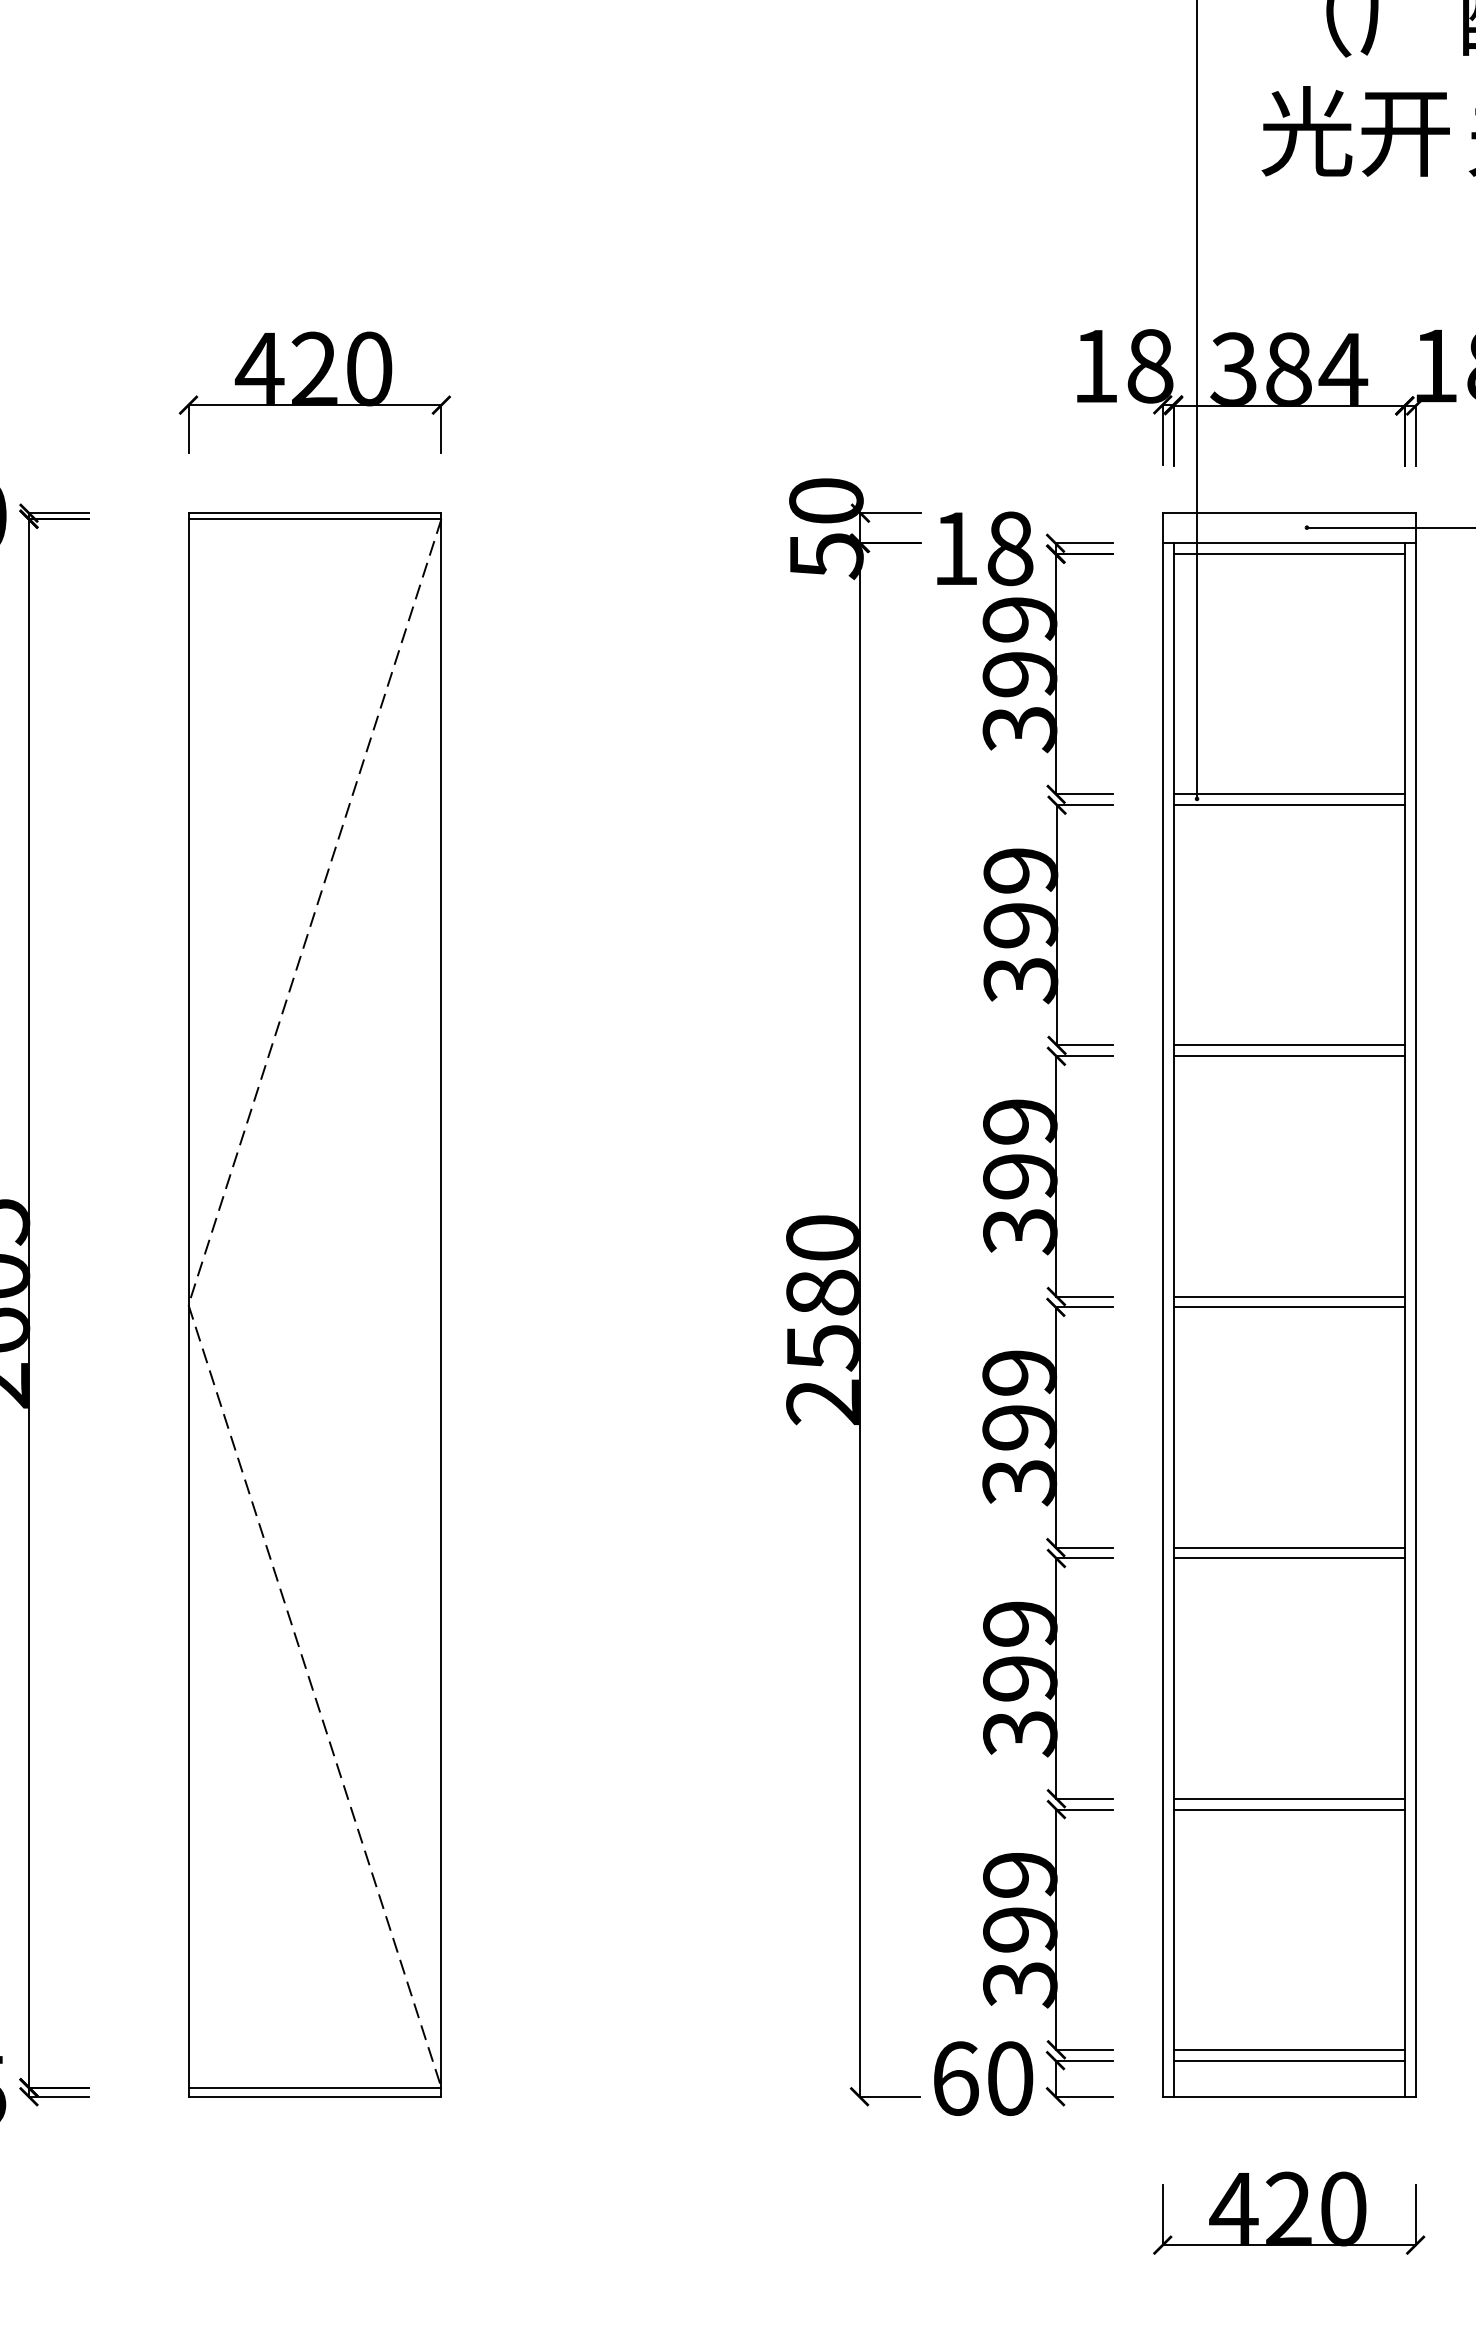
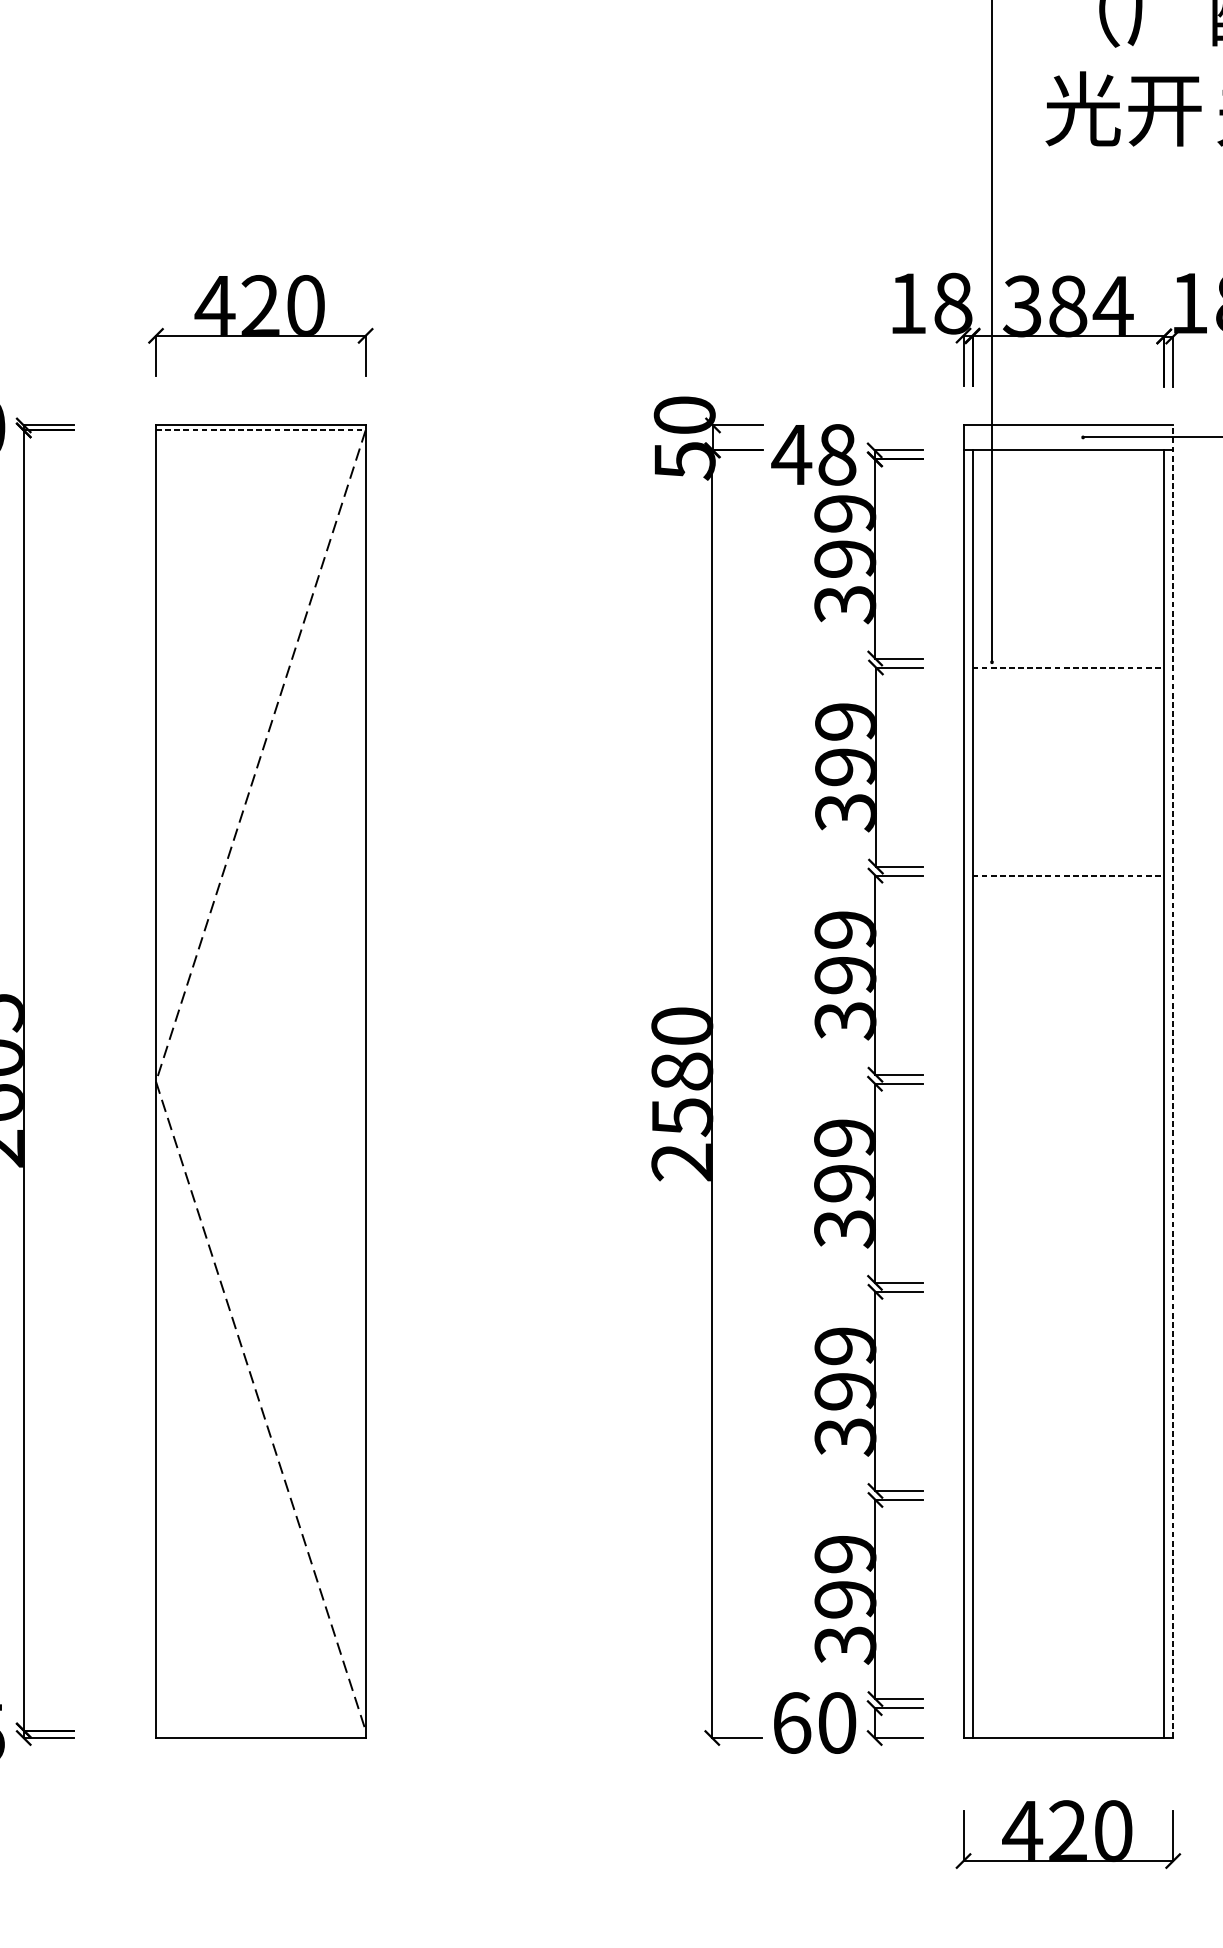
line: (315, 519) -> (261, 430), solid -> dashed
text: (955, 548) -> (791, 454), 18 -> 48
line: (1288, 554) -> (1067, 459), removed
line: (1288, 794) -> (1067, 658), removed
line: (1289, 805) -> (1068, 667), solid -> dashed
line: (1288, 1045) -> (1067, 866), removed
line: (1289, 1056) -> (1068, 875), solid -> dashed
line: (1288, 1296) -> (1067, 1074), removed
line: (1415, 1304) -> (1173, 1081), solid -> dashed
line: (1288, 1307) -> (1067, 1083), removed
line: (1288, 1547) -> (1067, 1282), removed
line: (1288, 1558) -> (1067, 1291), removed
line: (1288, 1798) -> (1067, 1490), removed
line: (1288, 1809) -> (1067, 1499), removed
line: (1288, 2049) -> (1067, 1698), removed
line: (1288, 2060) -> (1067, 1707), removed
line: (314, 2087) -> (260, 1730), removed

